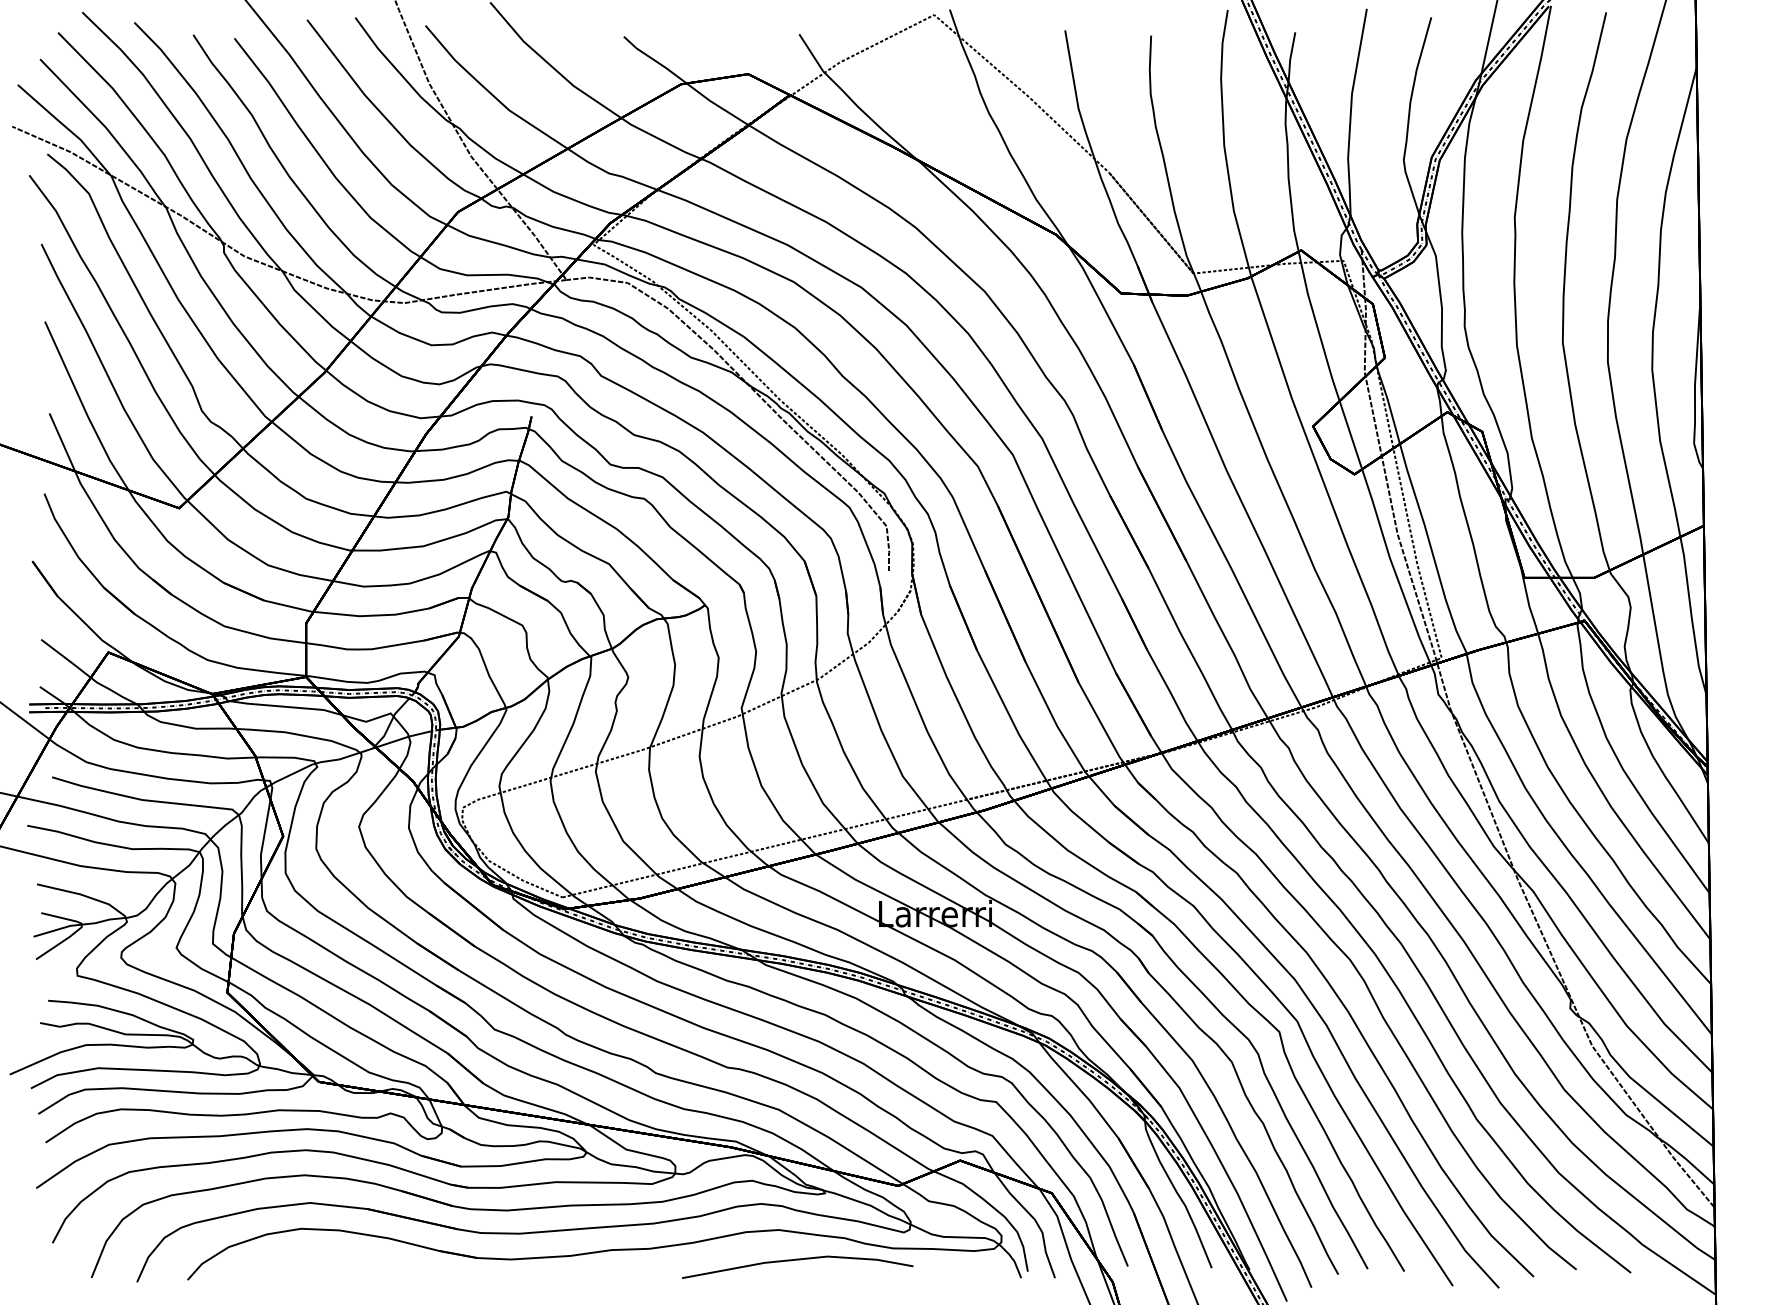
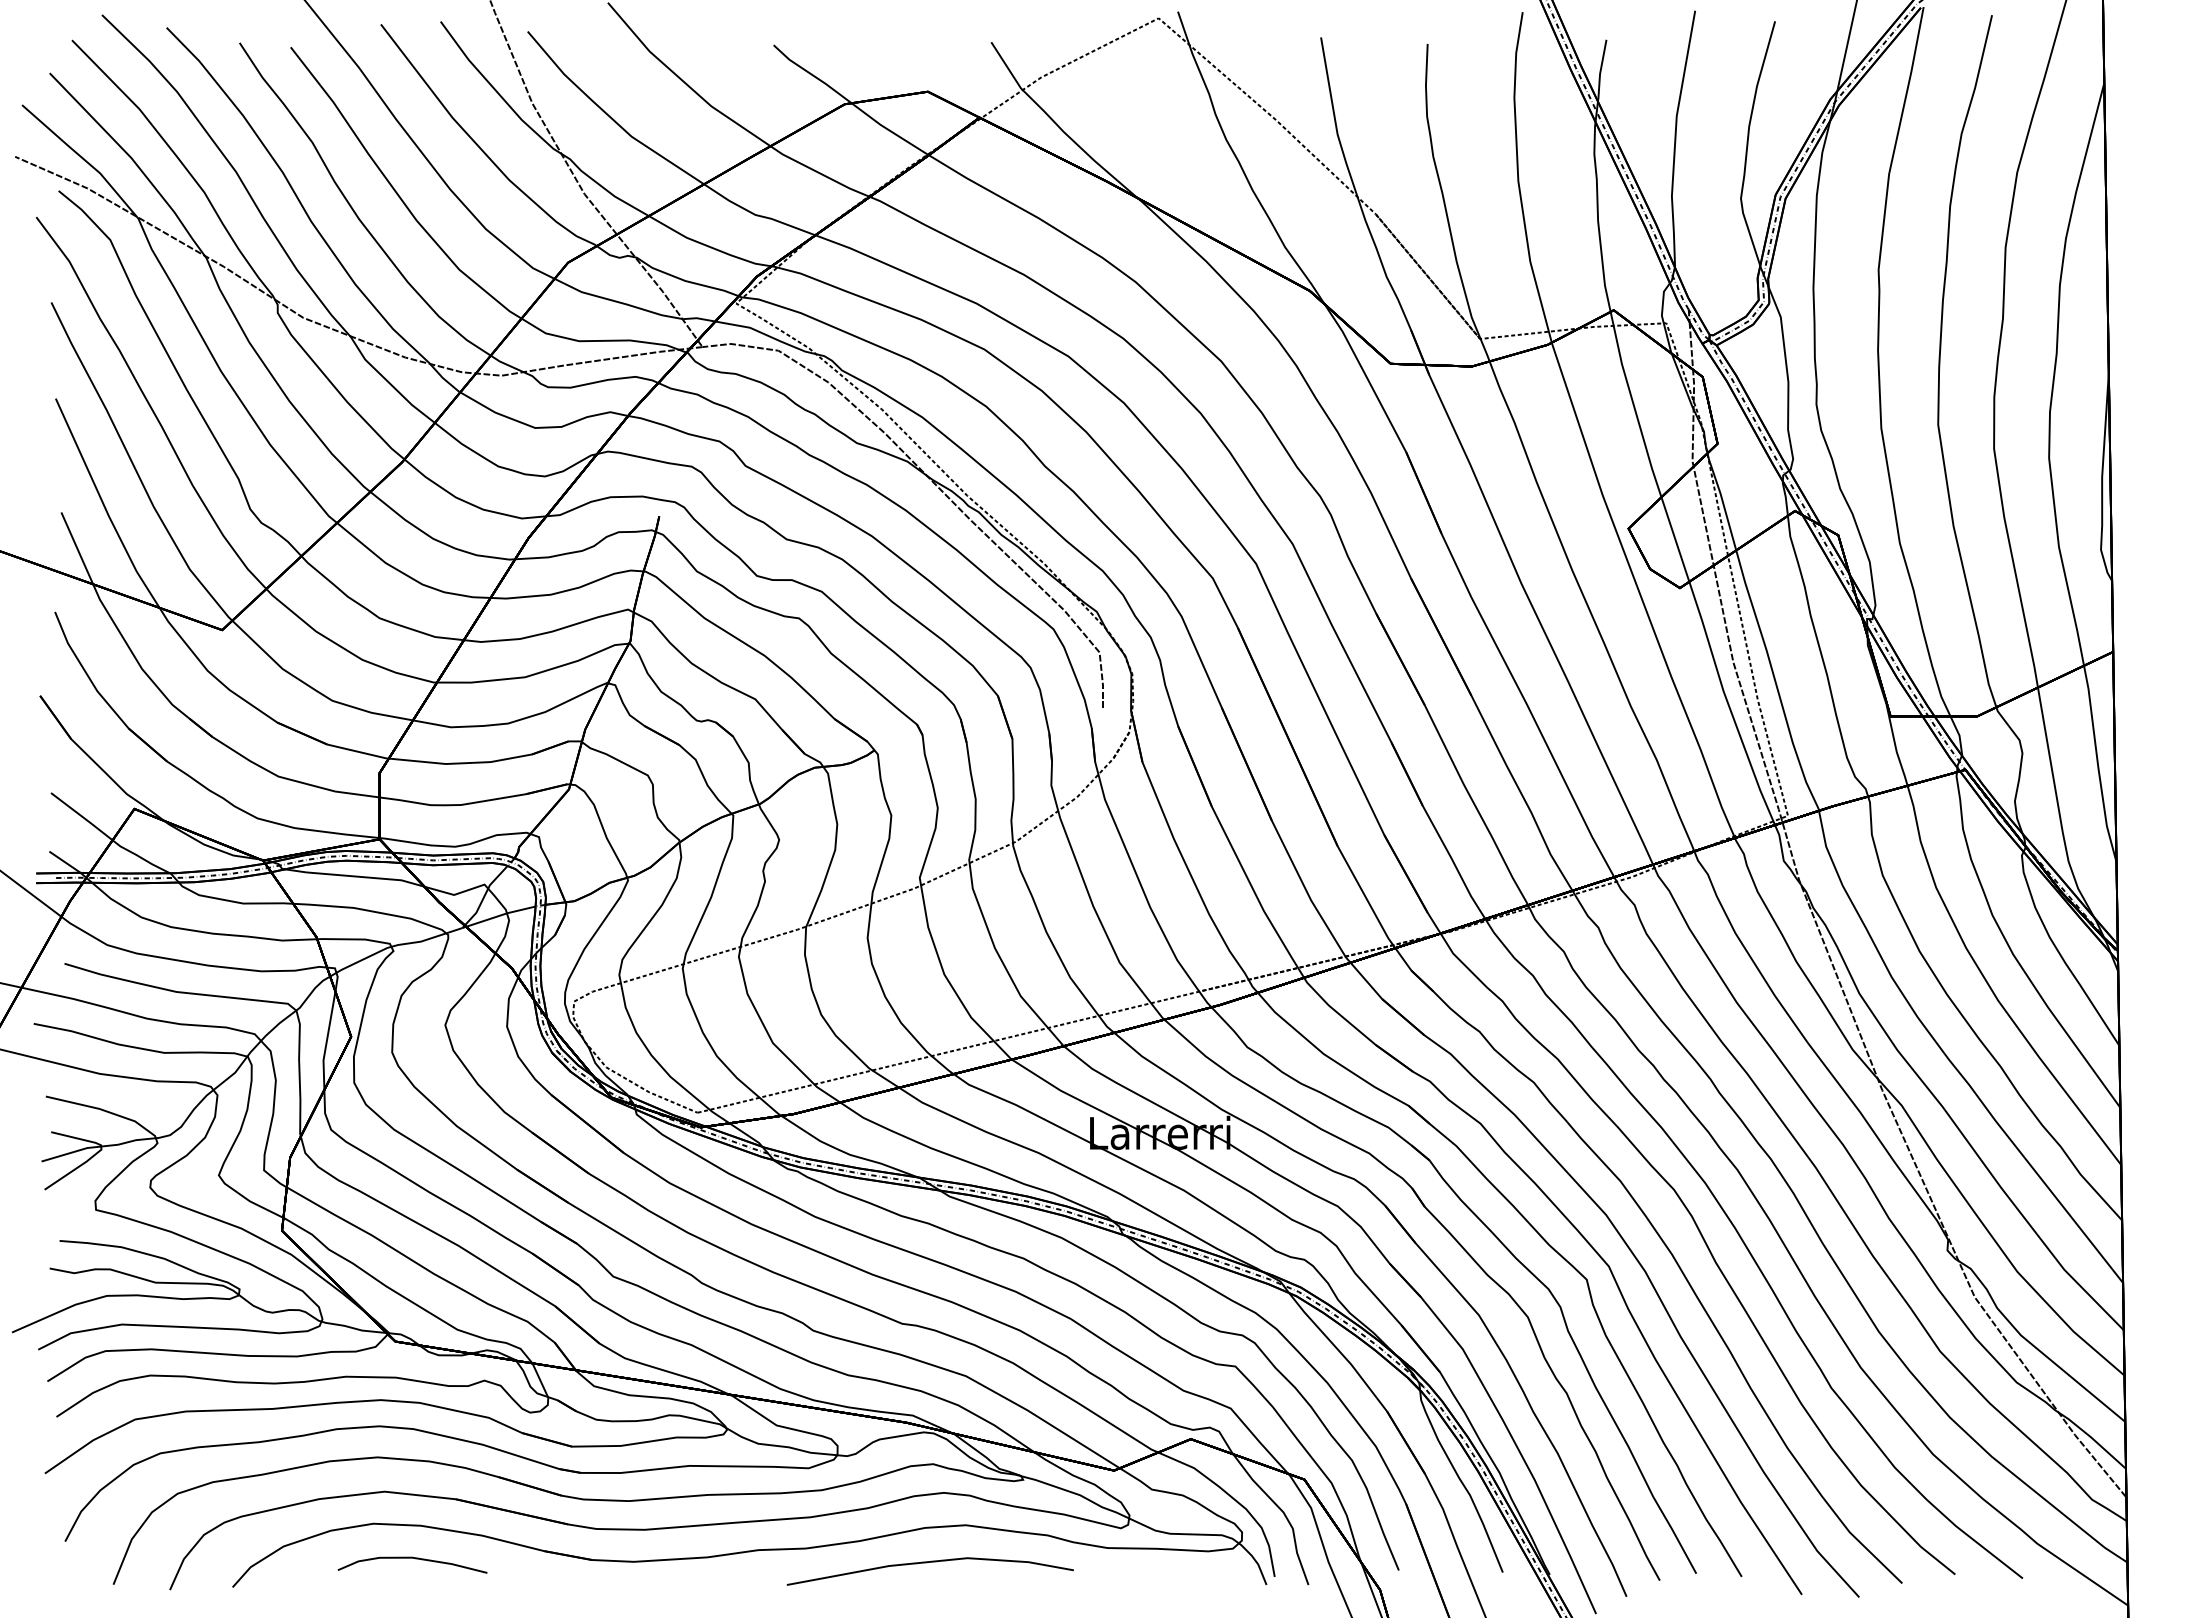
curve: (335, 1257) -> (415, 1559), added
line: (795, 1260) -> (927, 1563), moved

